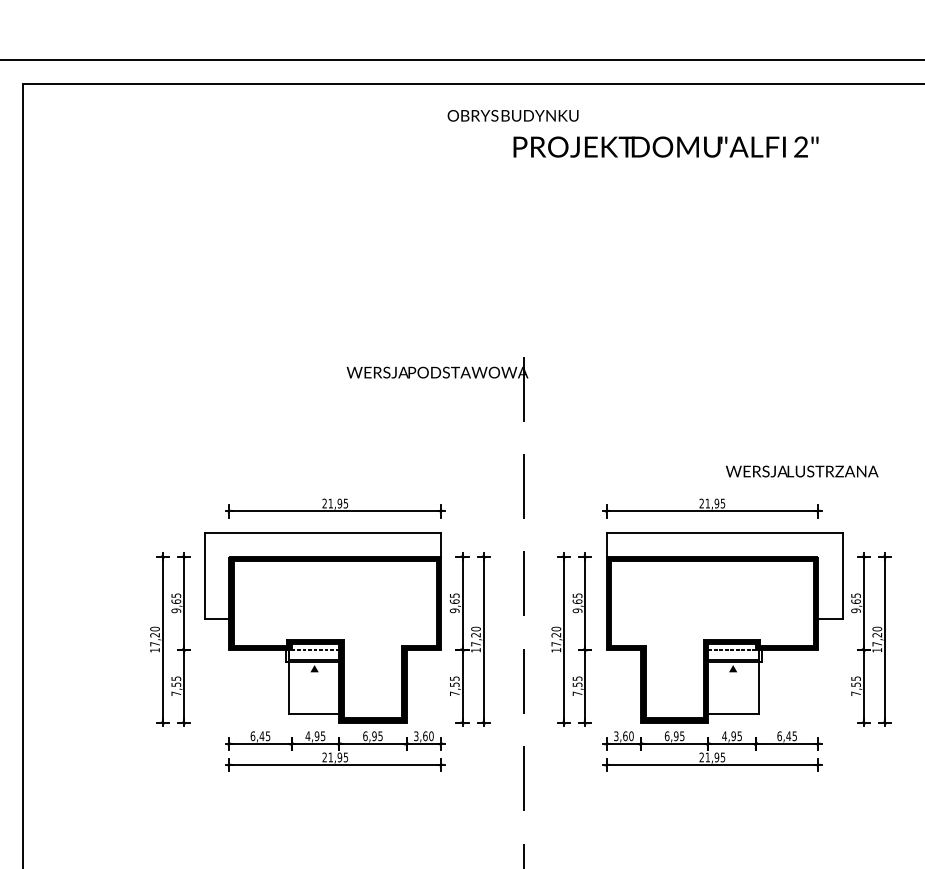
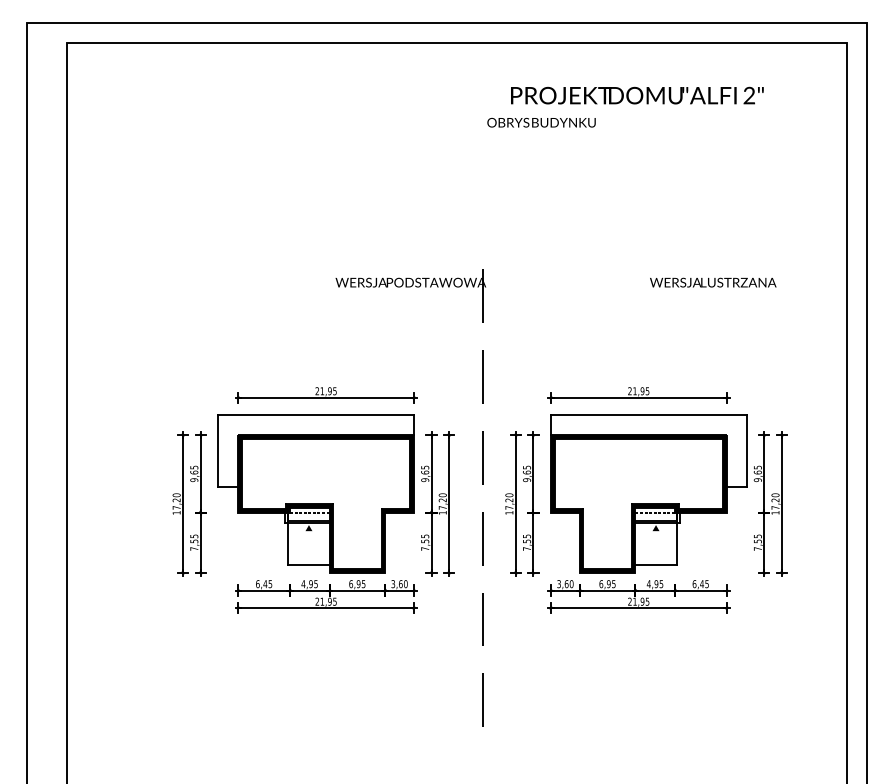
text: (513, 115) -> (541, 122), moved
text: (666, 146) -> (637, 95), moved
text: (802, 471) -> (713, 282), moved

